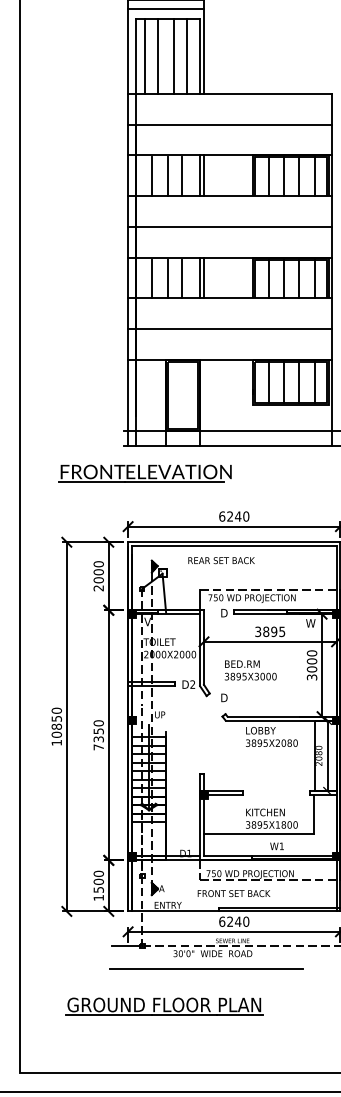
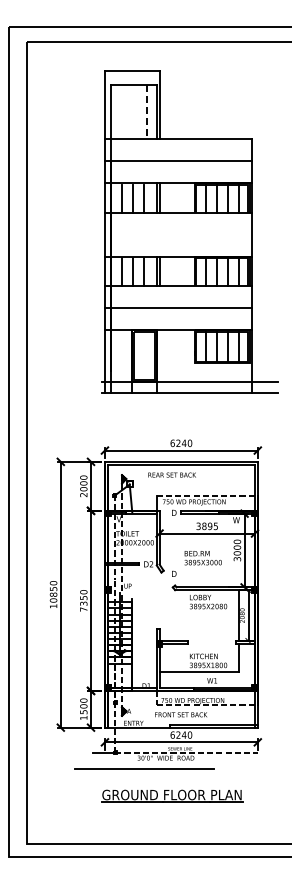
line: (165, 8) -> (131, 77), removed
line: (145, 57) -> (117, 112), removed
line: (158, 57) -> (126, 112), removed
line: (173, 57) -> (137, 112), removed
line: (187, 57) -> (147, 112), solid -> dashed
line: (228, 226) -> (177, 234), removed
part: (144, 473) -> (116, 412), removed
text: (249, 670) -> (202, 558), moved
line: (206, 968) -> (144, 768), moved
part: (165, 1005) -> (172, 795), moved

